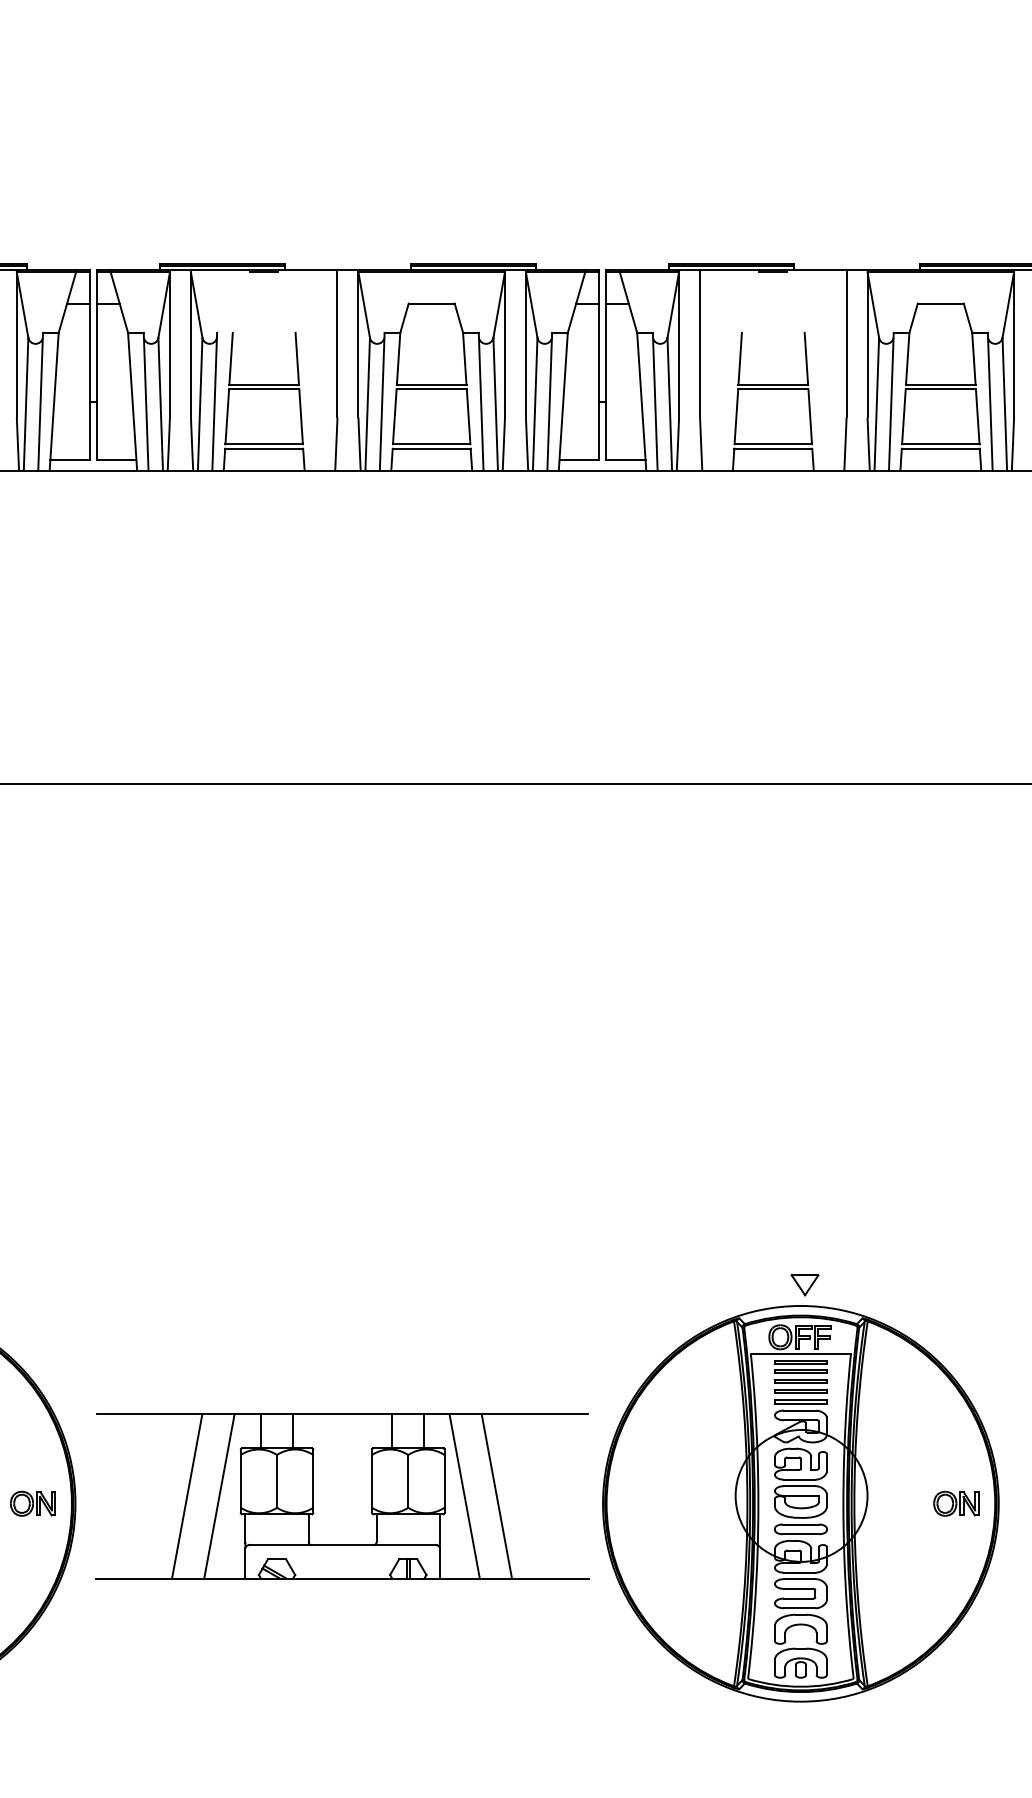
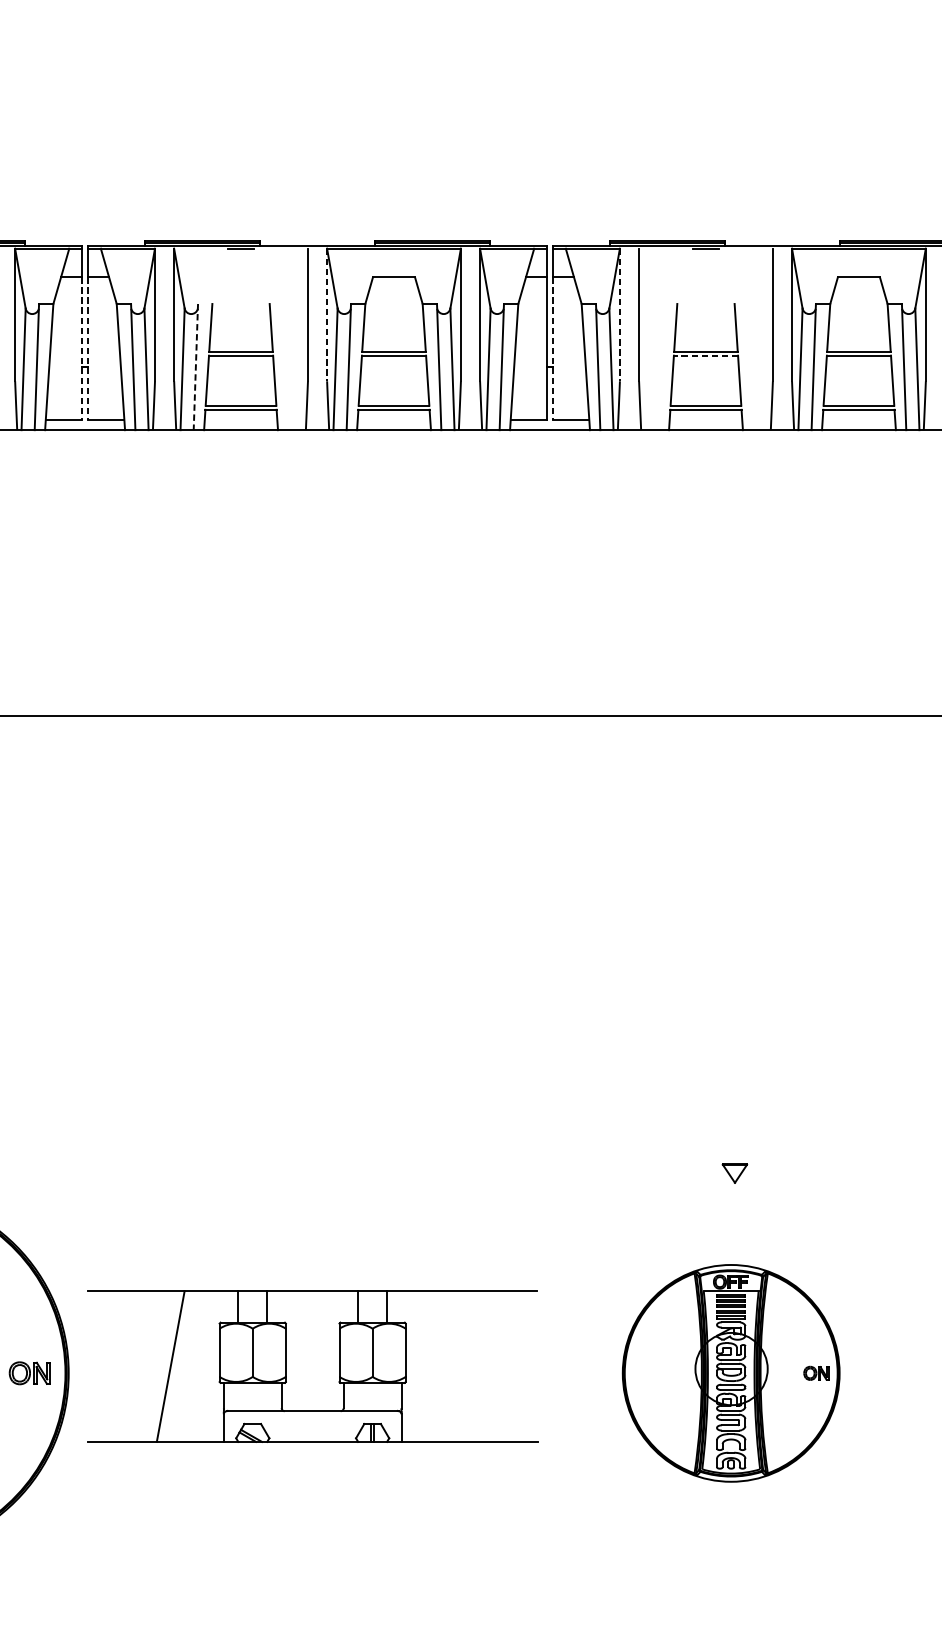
line: (358, 344) -> (327, 314), solid -> dashed
line: (679, 344) -> (620, 314), solid -> dashed
line: (90, 381) -> (82, 348), solid -> dashed
line: (96, 381) -> (87, 348), solid -> dashed
line: (605, 381) -> (552, 348), solid -> dashed
line: (772, 389) -> (705, 355), solid -> dashed
line: (214, 402) -> (195, 367), solid -> dashed
line: (219, 1496) -> (200, 1366), removed
line: (464, 1496) -> (423, 1366), removed
line: (496, 1496) -> (453, 1366), removed
part: (800, 1503) -> (730, 1373), size x0.6

